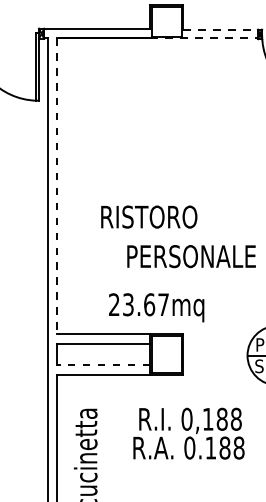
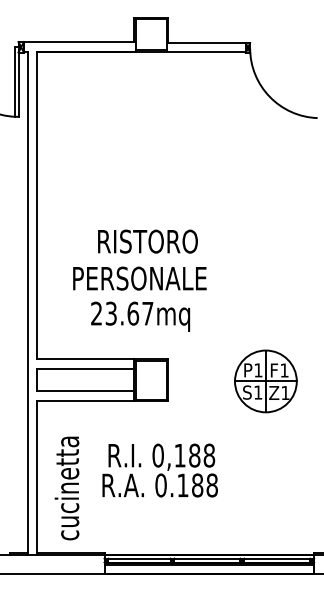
line: (221, 30) -> (207, 43), dashed -> solid
line: (203, 37) -> (189, 51), dashed -> solid
line: (56, 186) -> (36, 205), dashed -> solid
text: (148, 216) -> (147, 241), moved
text: (191, 256) -> (139, 278), moved
text: (156, 307) -> (140, 316), moved
line: (103, 365) -> (85, 391), dashed -> solid
text: (188, 433) -> (159, 470), moved

